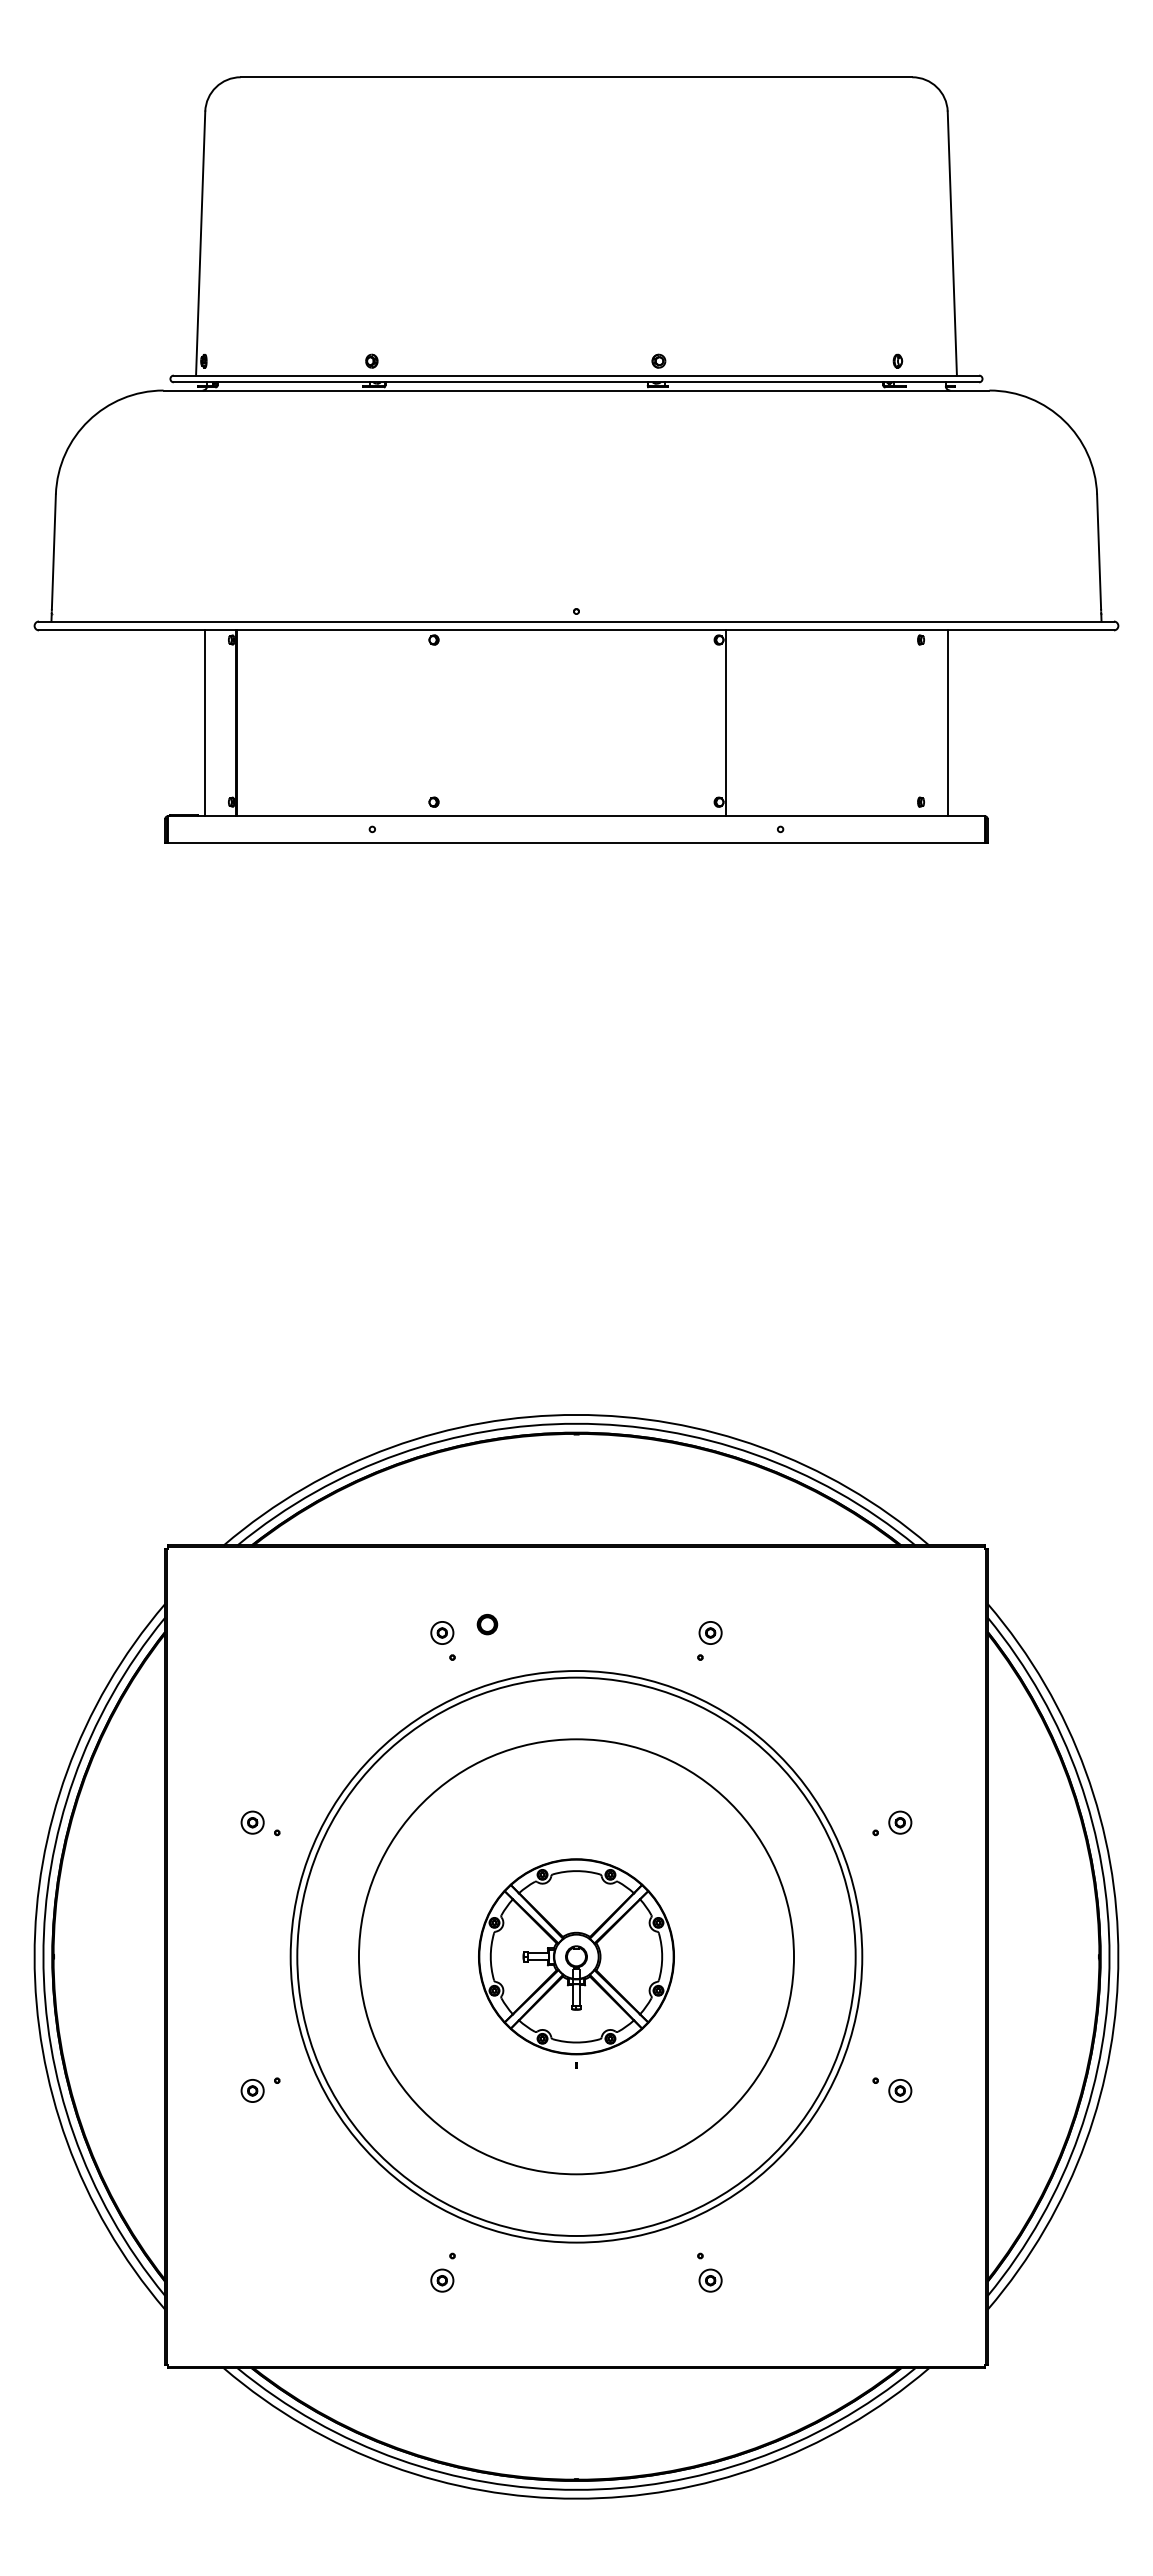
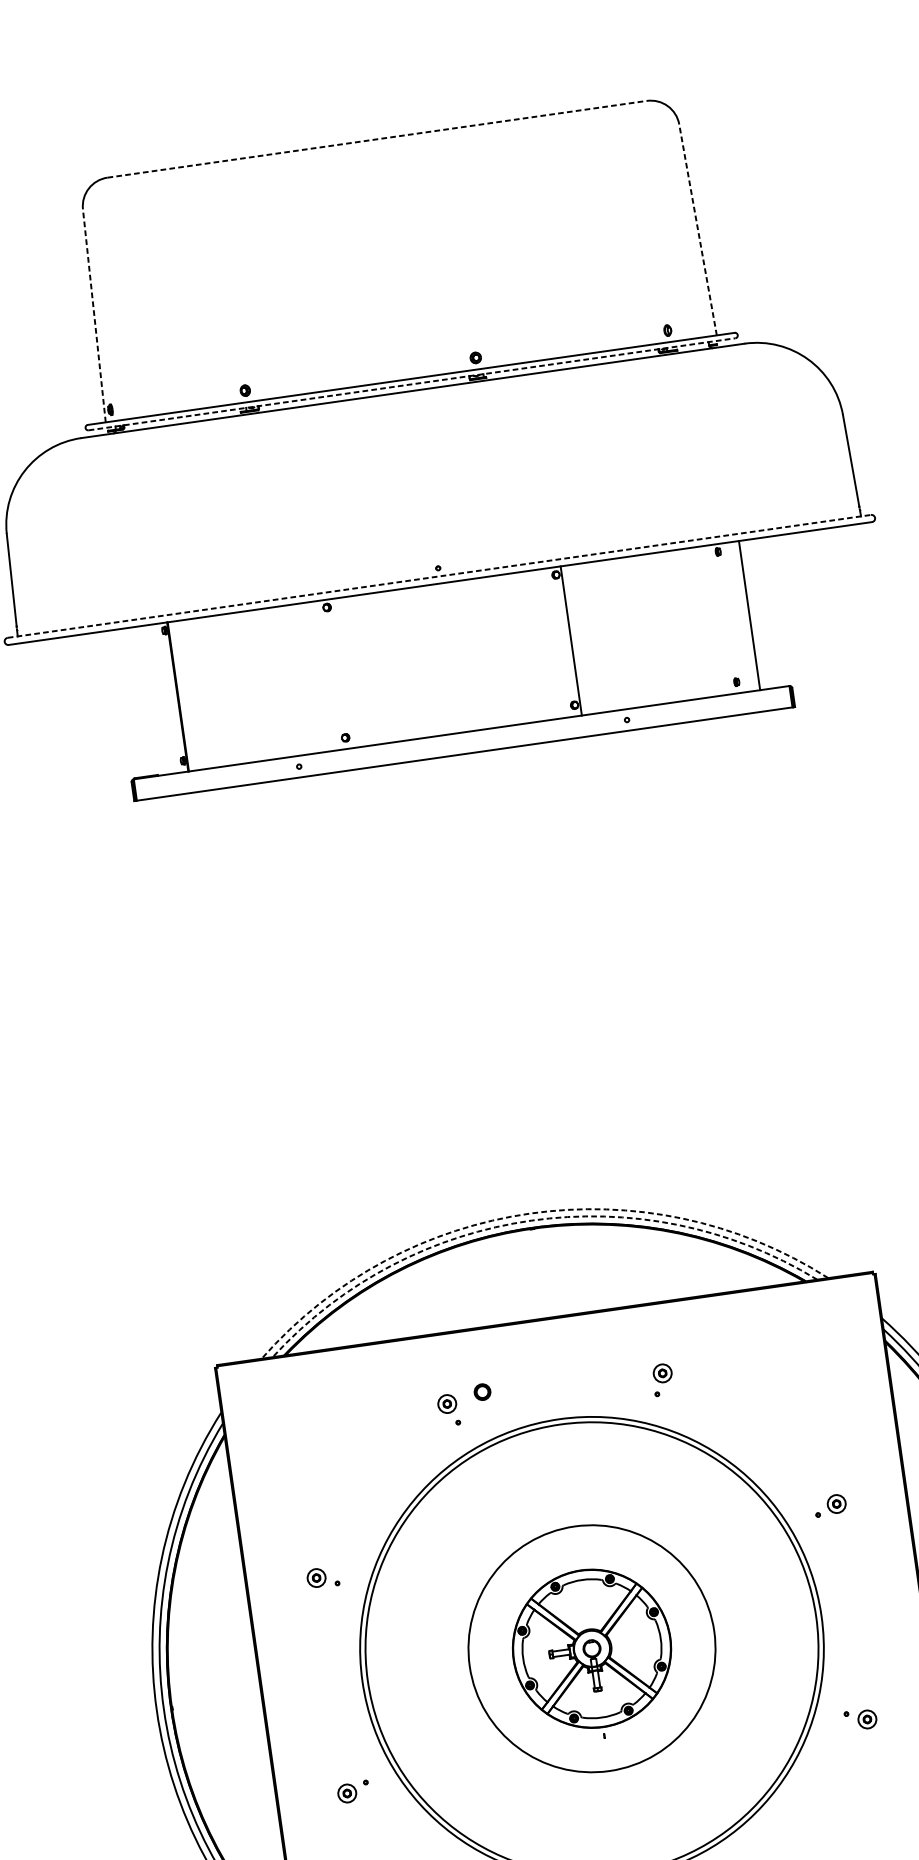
line: (576, 77) -> (377, 139), solid -> dashed
line: (200, 243) -> (94, 315), solid -> dashed
line: (952, 243) -> (698, 229), solid -> dashed
line: (576, 382) -> (412, 384), solid -> dashed
line: (576, 621) -> (439, 576), solid -> dashed
line: (204, 723) -> (152, 700), removed
arc: (576, 1414) -> (530, 1213), solid -> dashed
arc: (576, 1423) -> (531, 1220), solid -> dashed
circle: (576, 1956) -> (591, 1648), size x0.7

